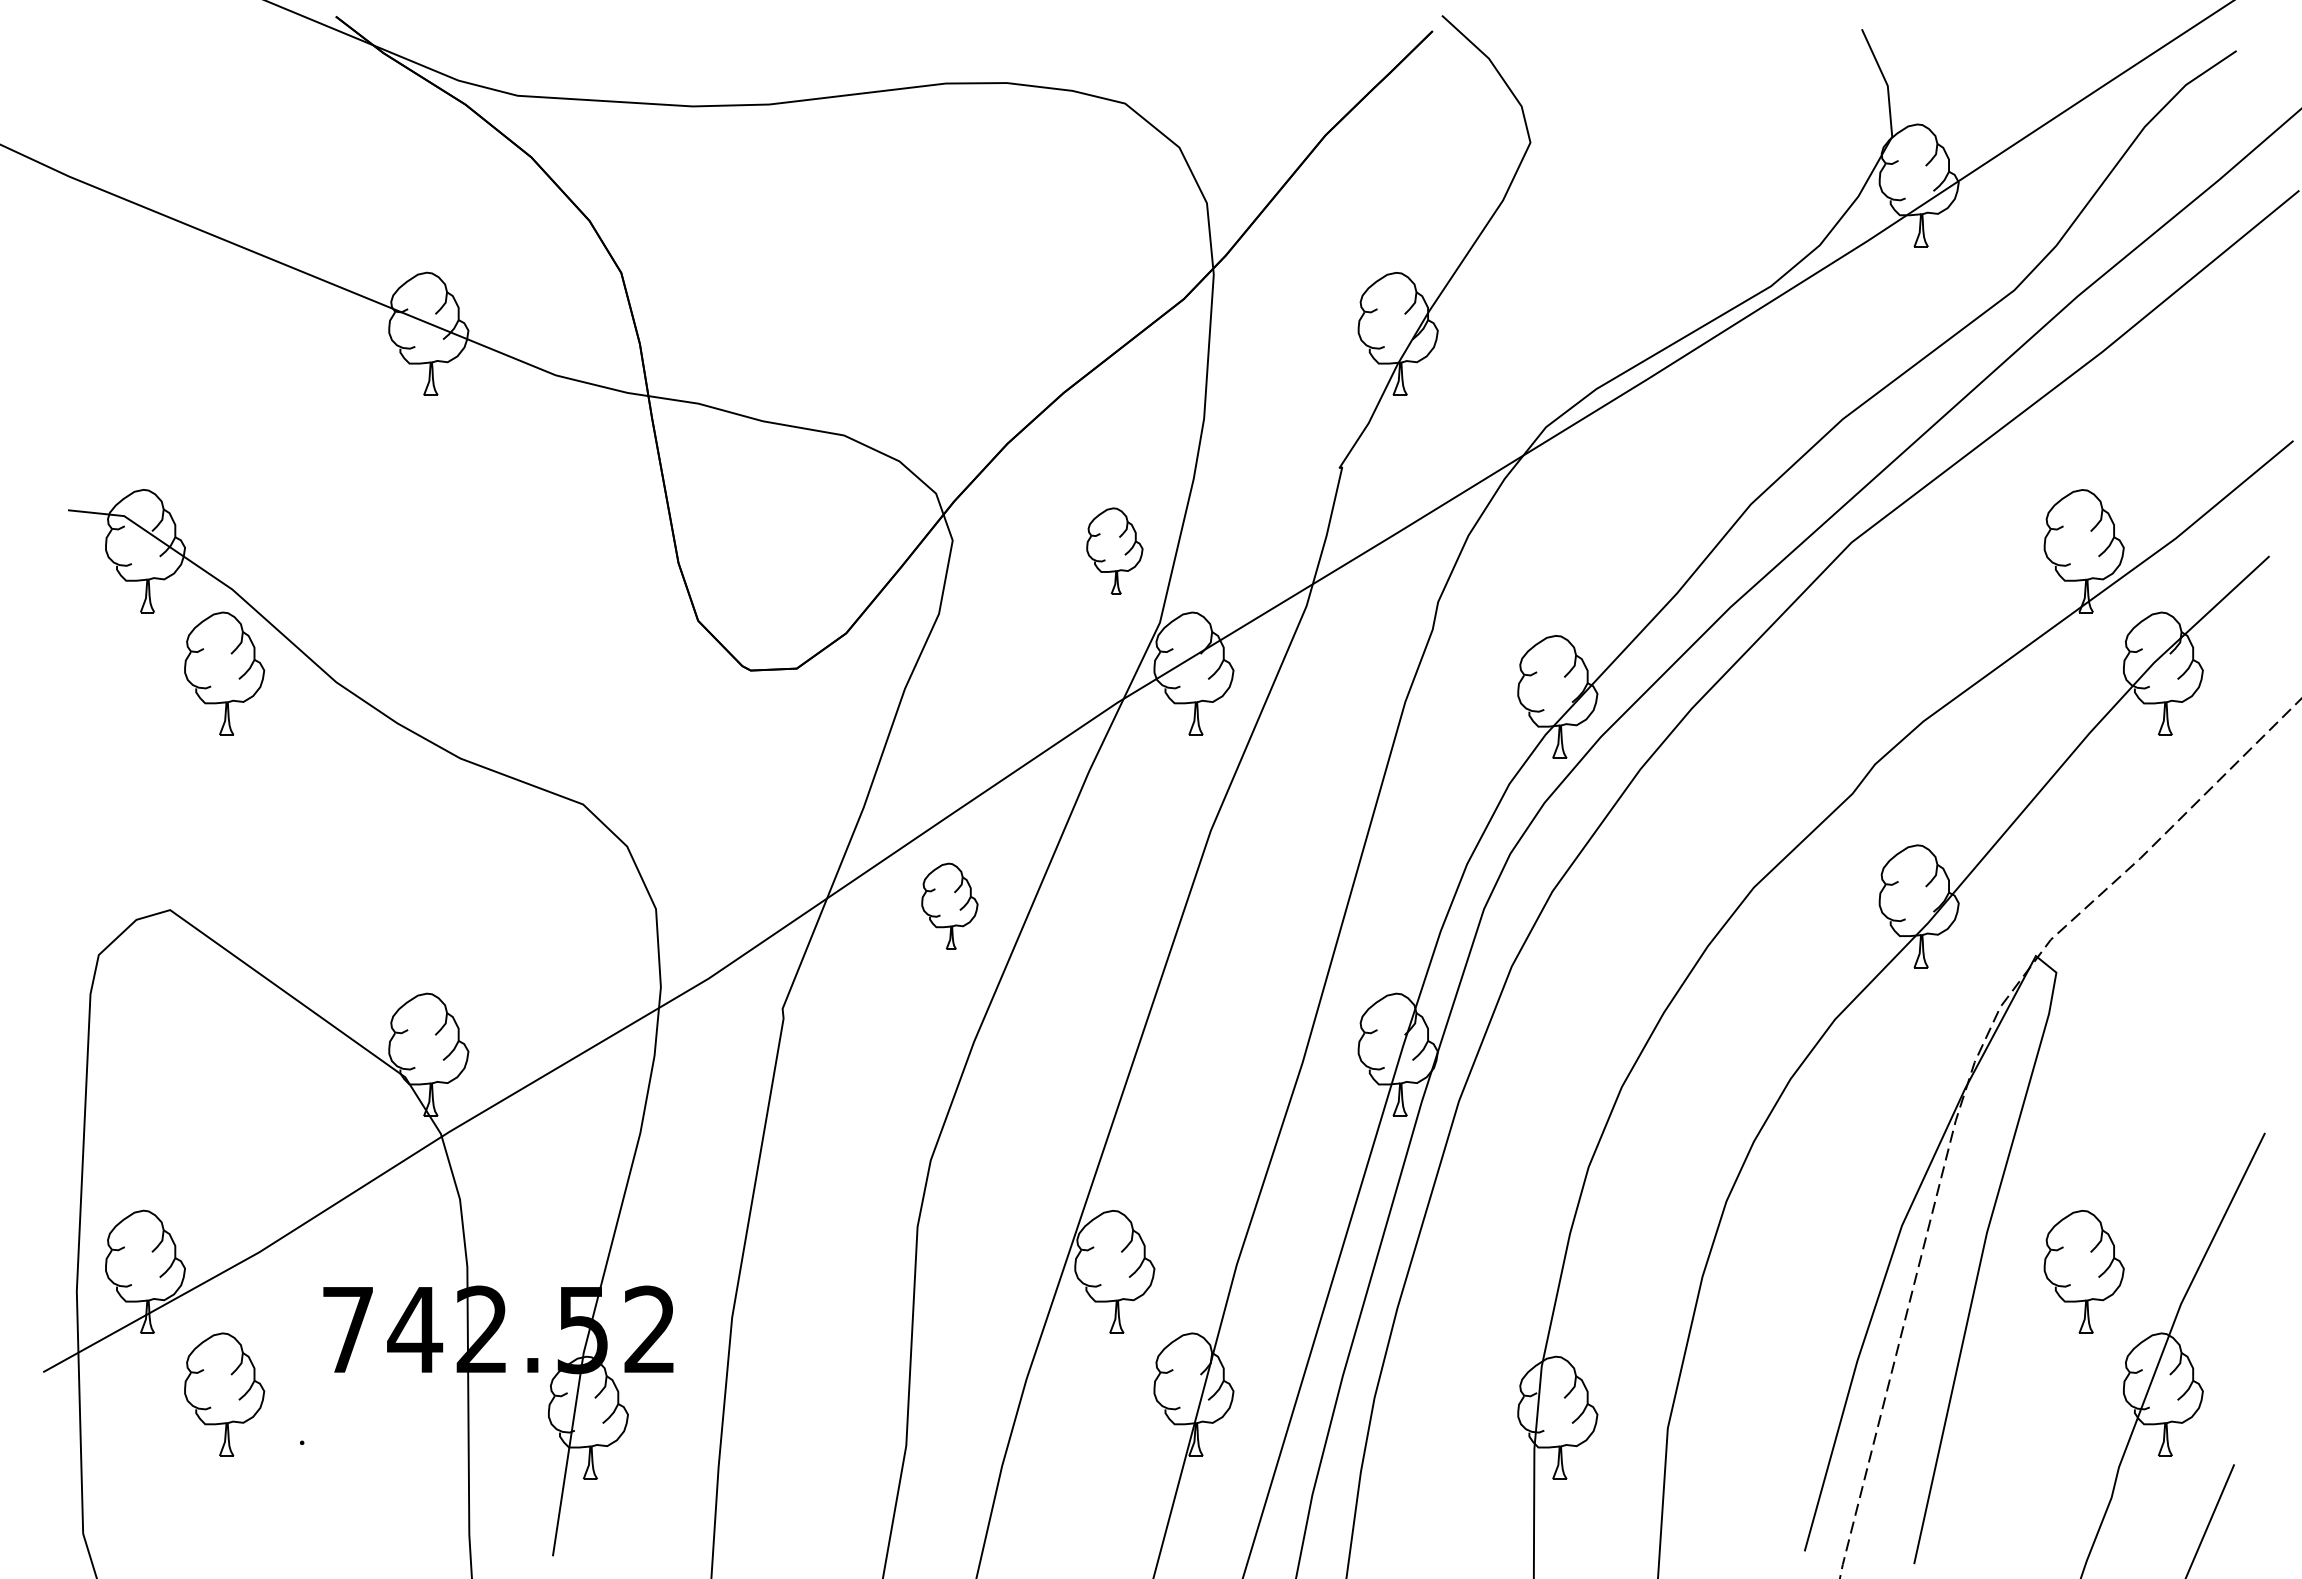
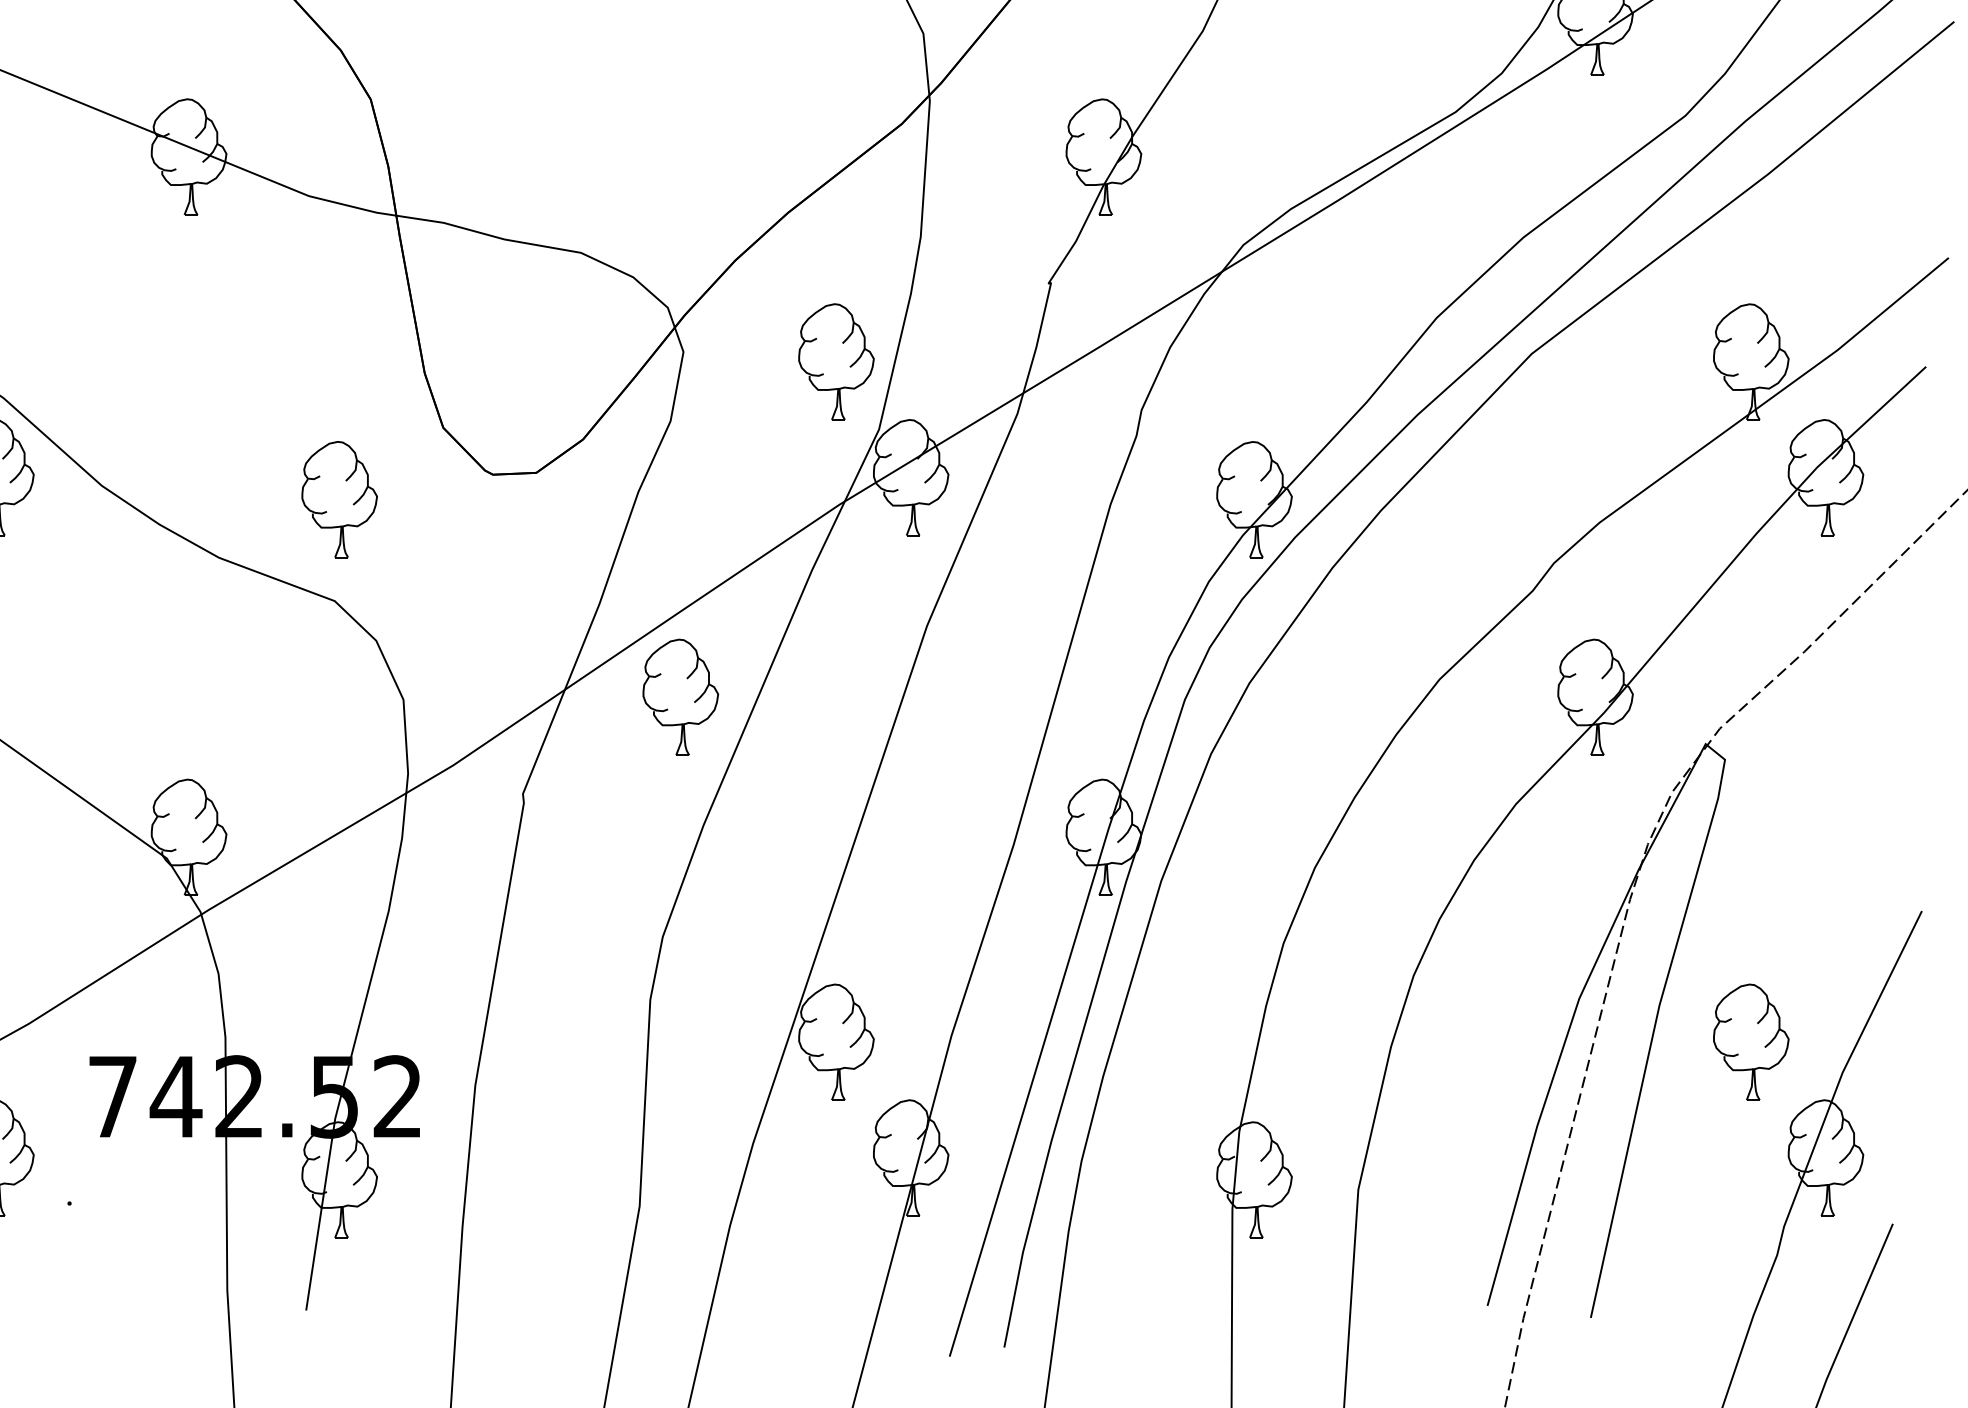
part: (1114, 551) -> (836, 362), size x1.43
part: (588, 696) -> (339, 499), added
part: (949, 906) -> (680, 697), size x1.43

